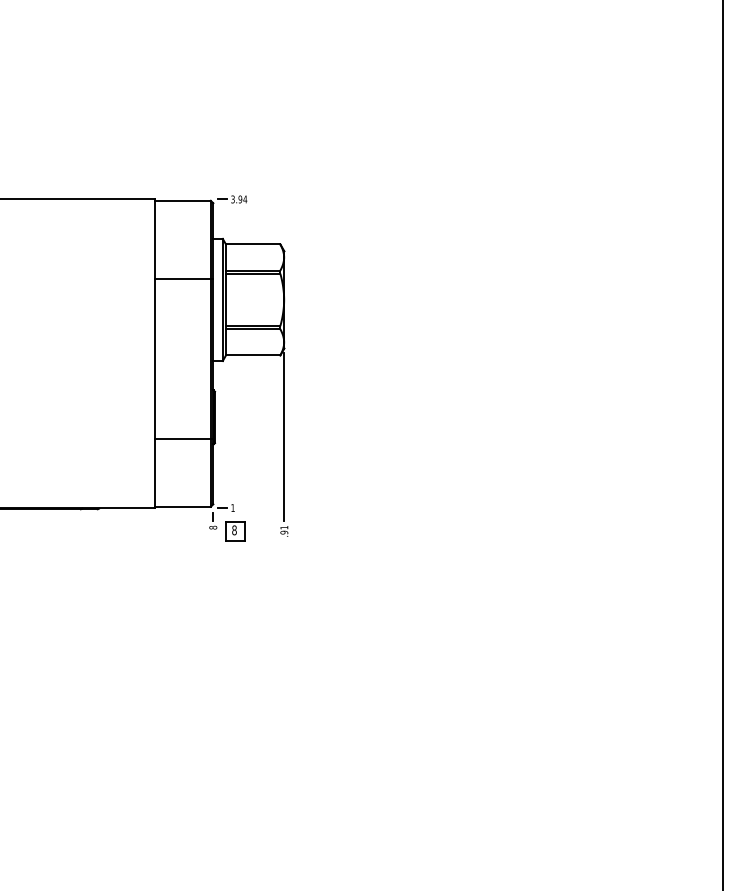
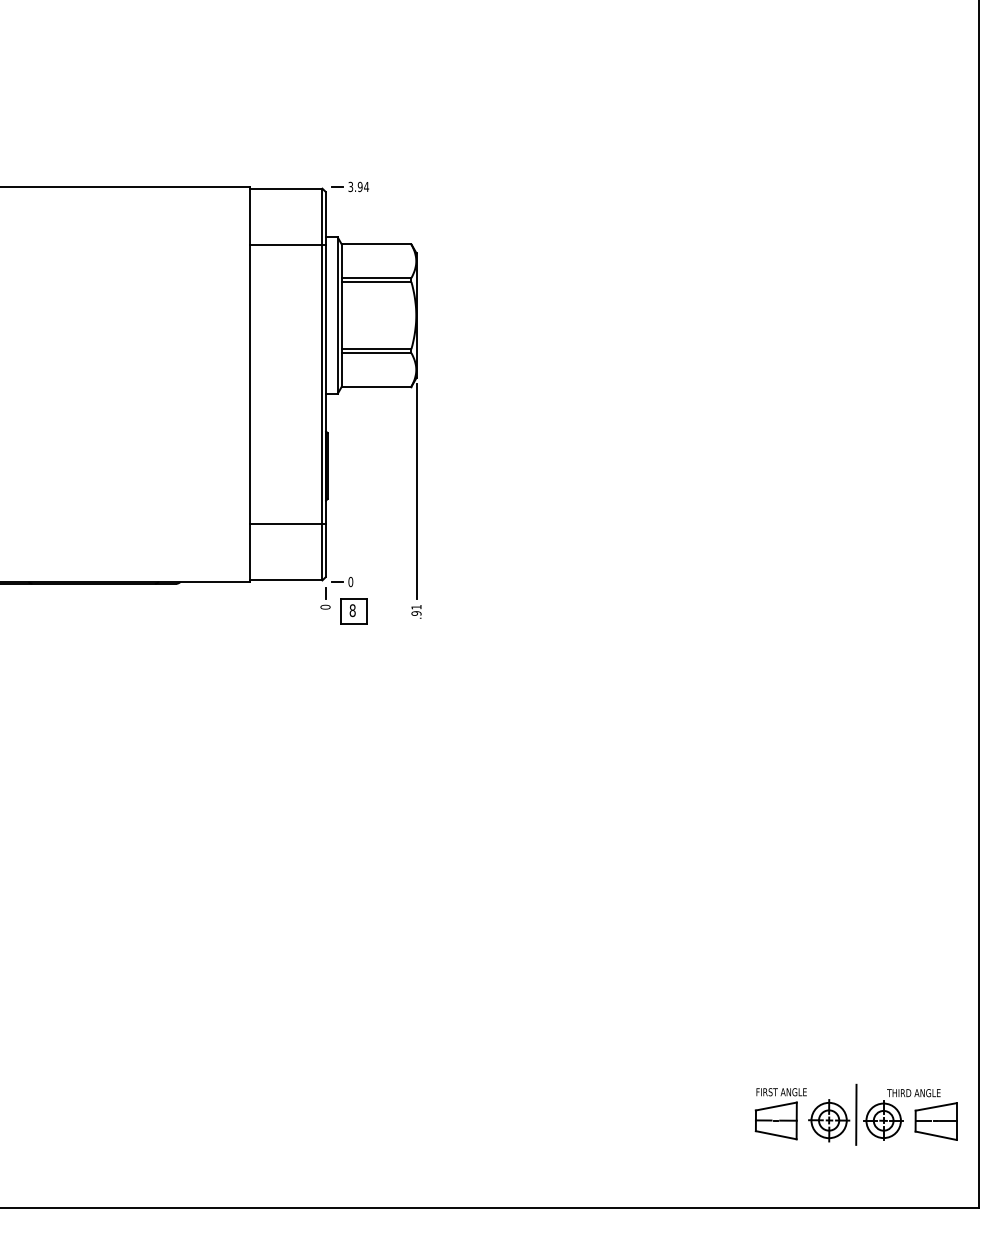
line: (183, 279) -> (287, 245), moved
line: (183, 438) -> (287, 524), moved
text: (232, 507) -> (350, 581), 1 -> 0
text: (213, 527) -> (325, 606), 8 -> 0

